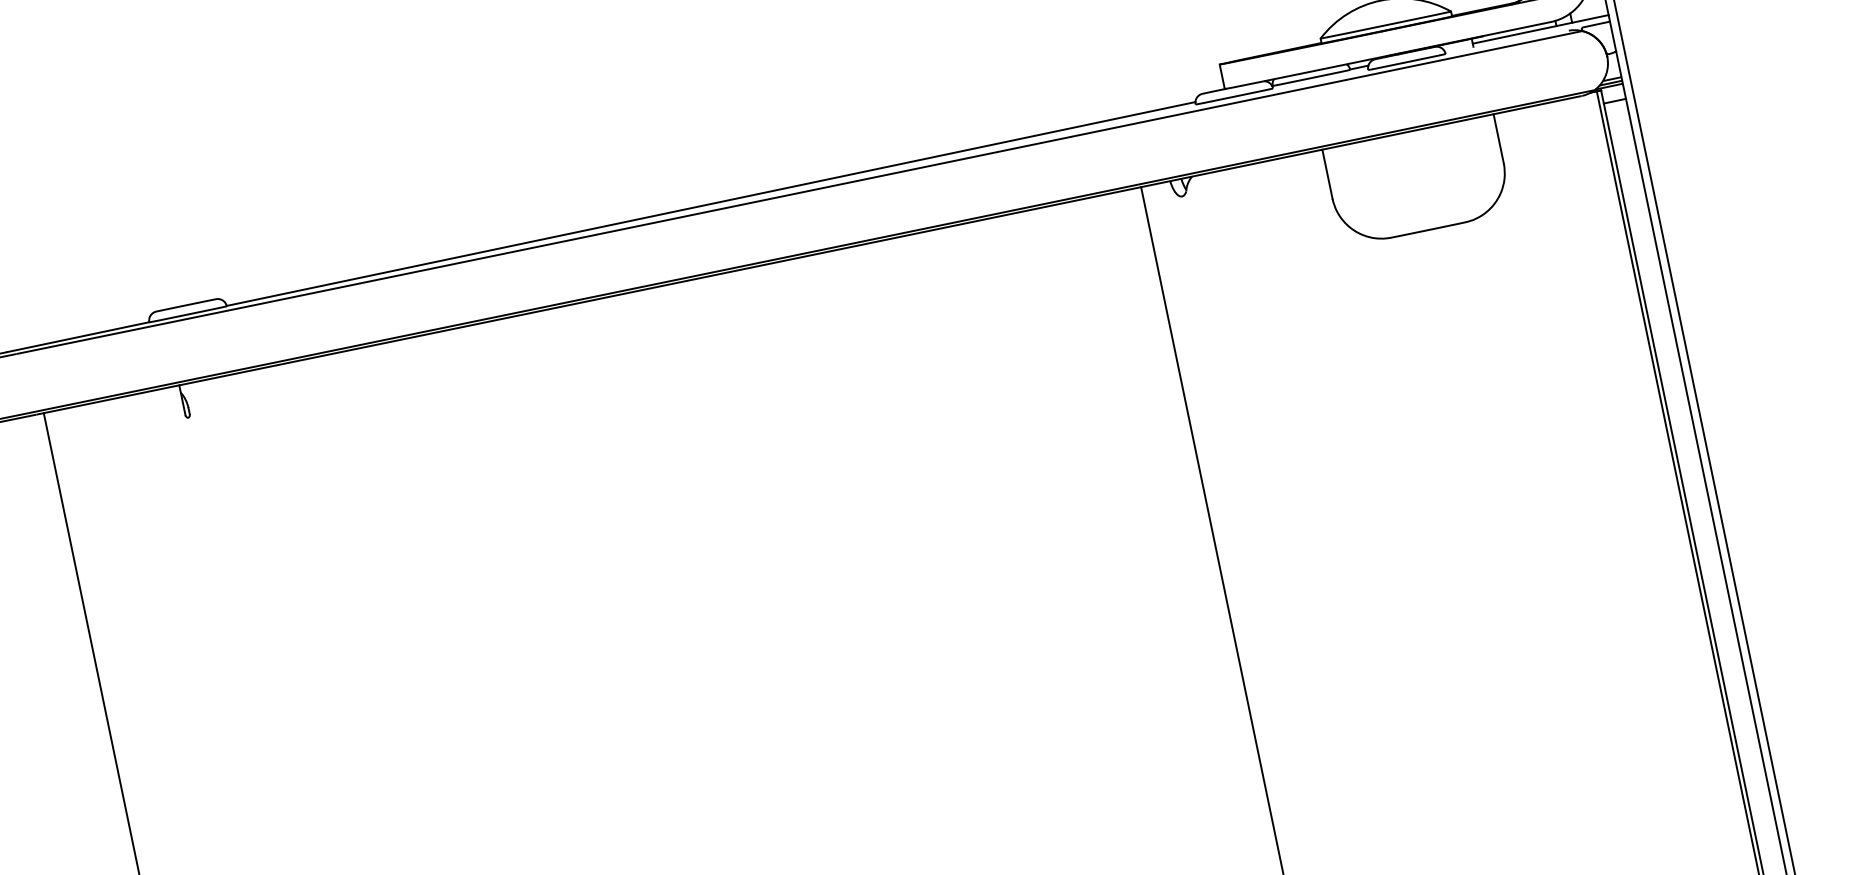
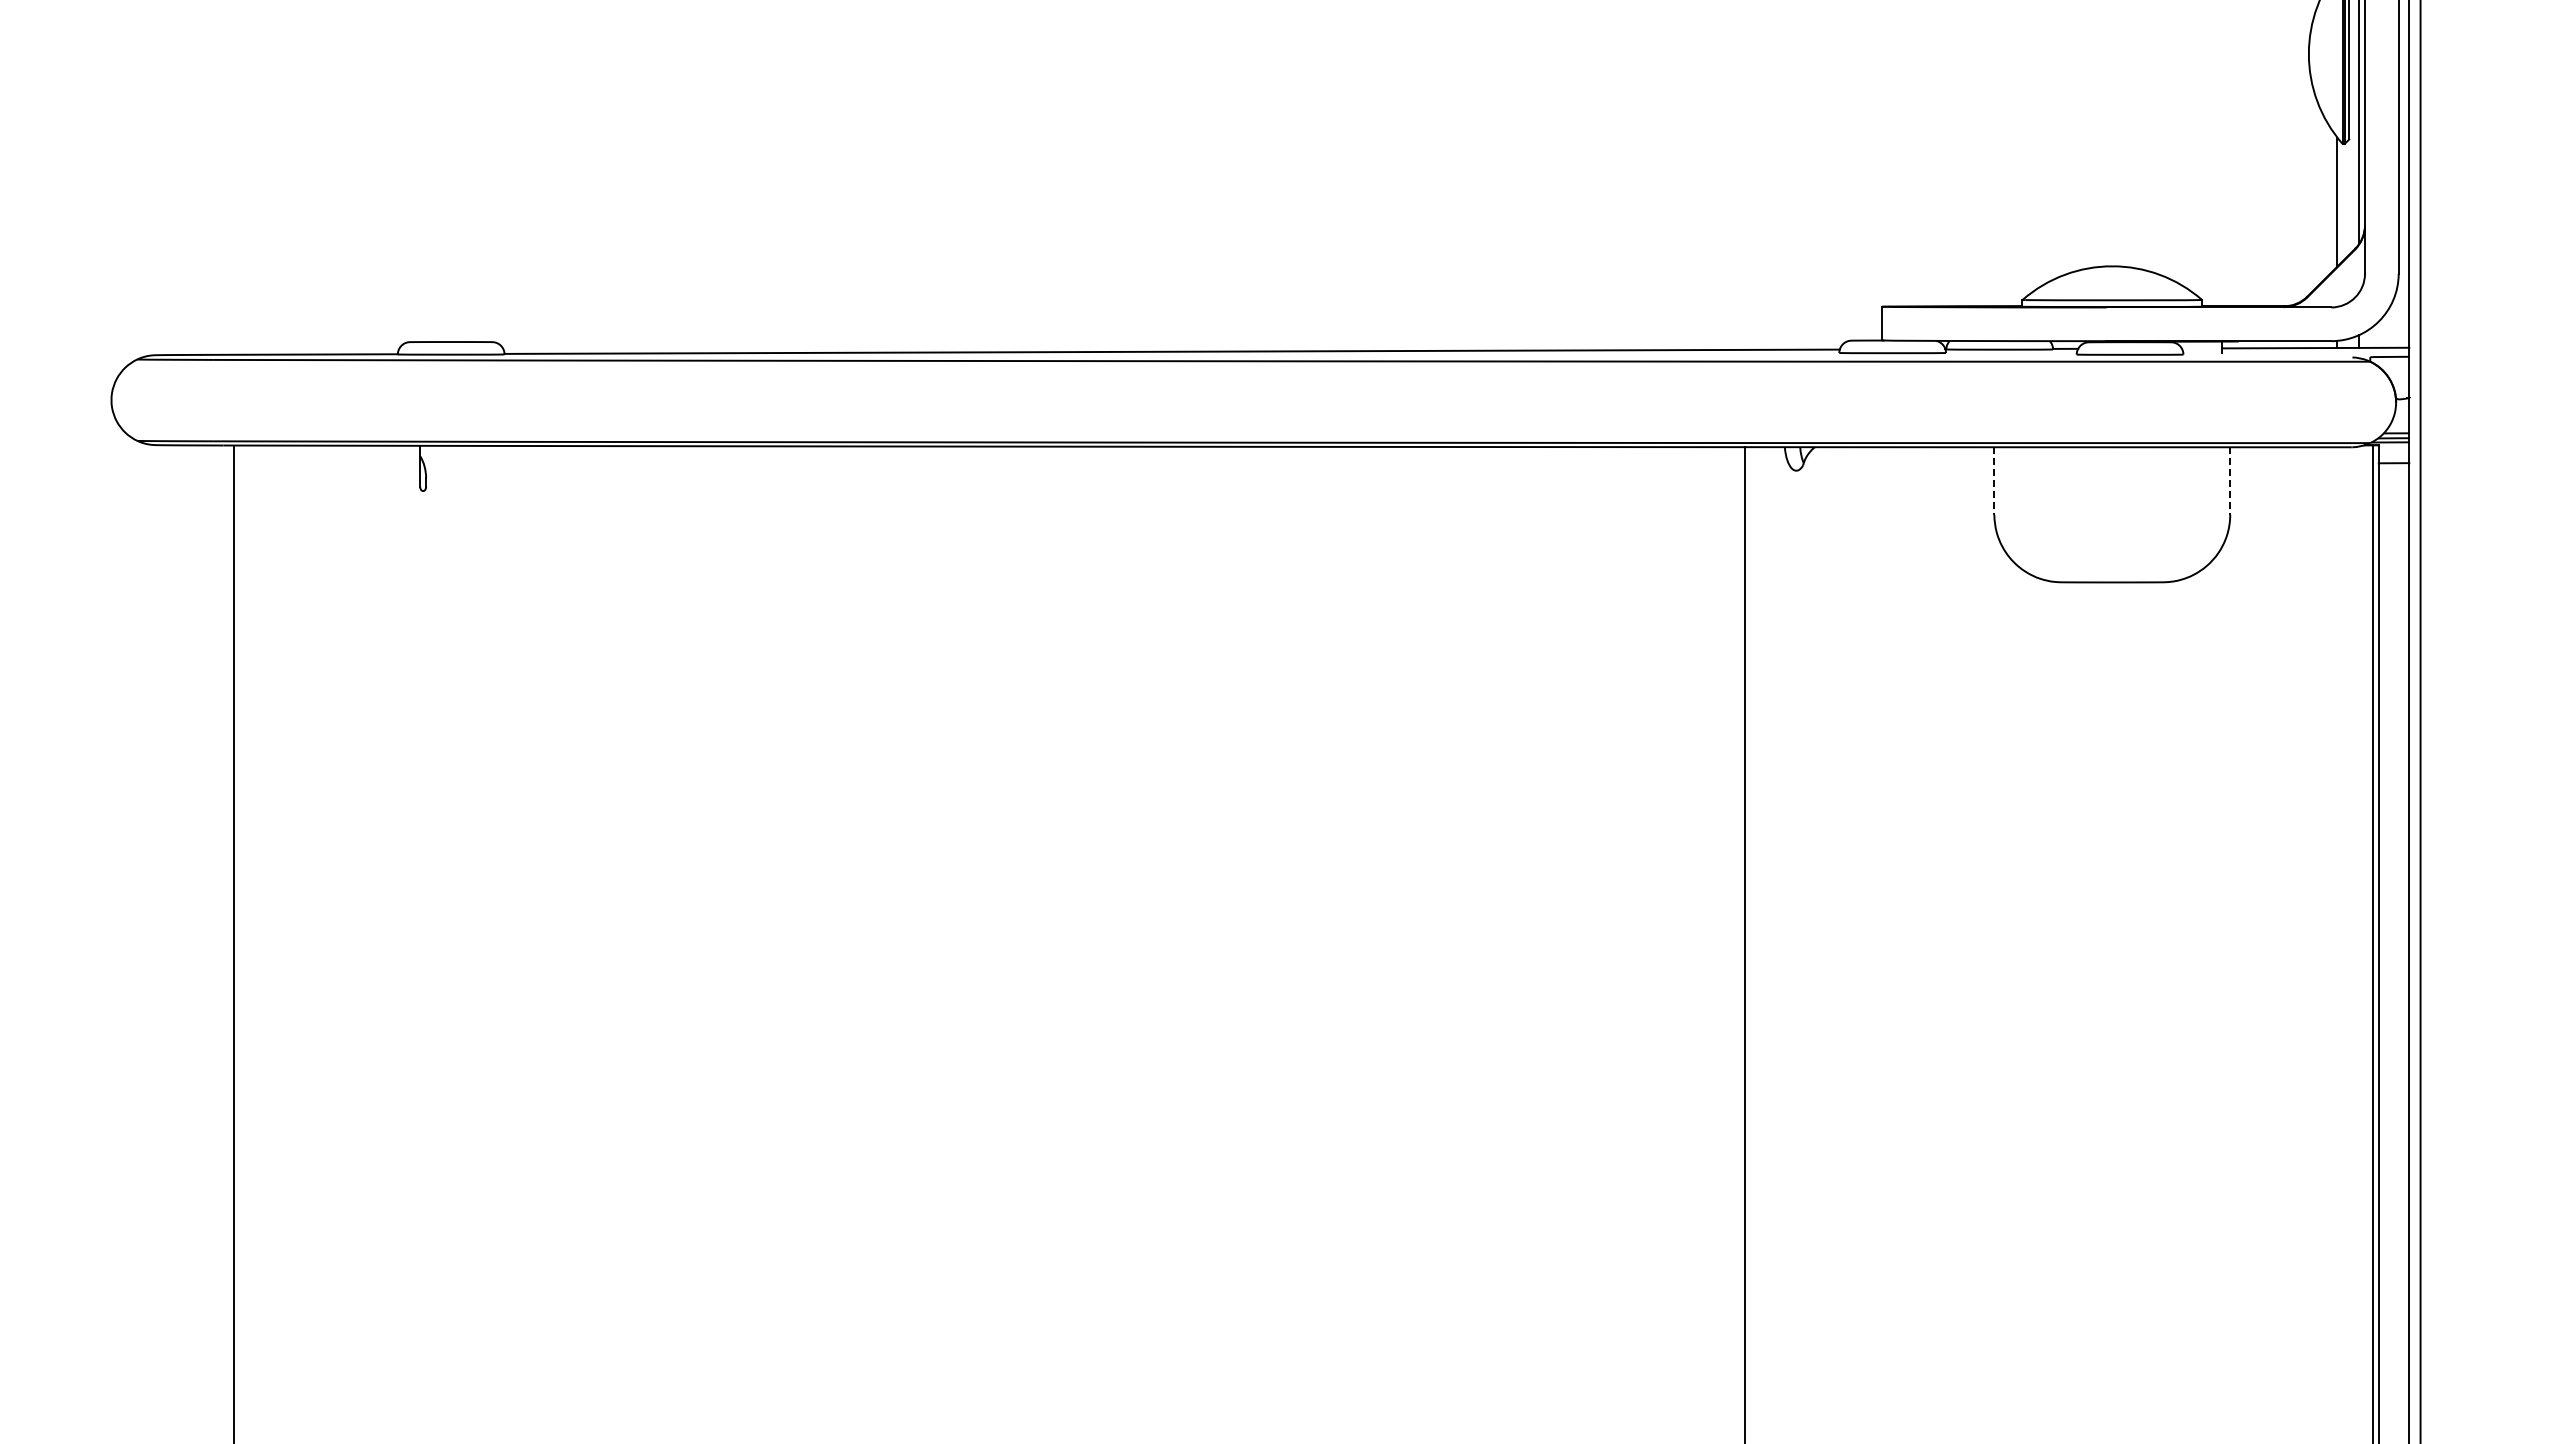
line: (1498, 139) -> (2230, 481), solid -> dashed
line: (1327, 174) -> (1994, 481), solid -> dashed

